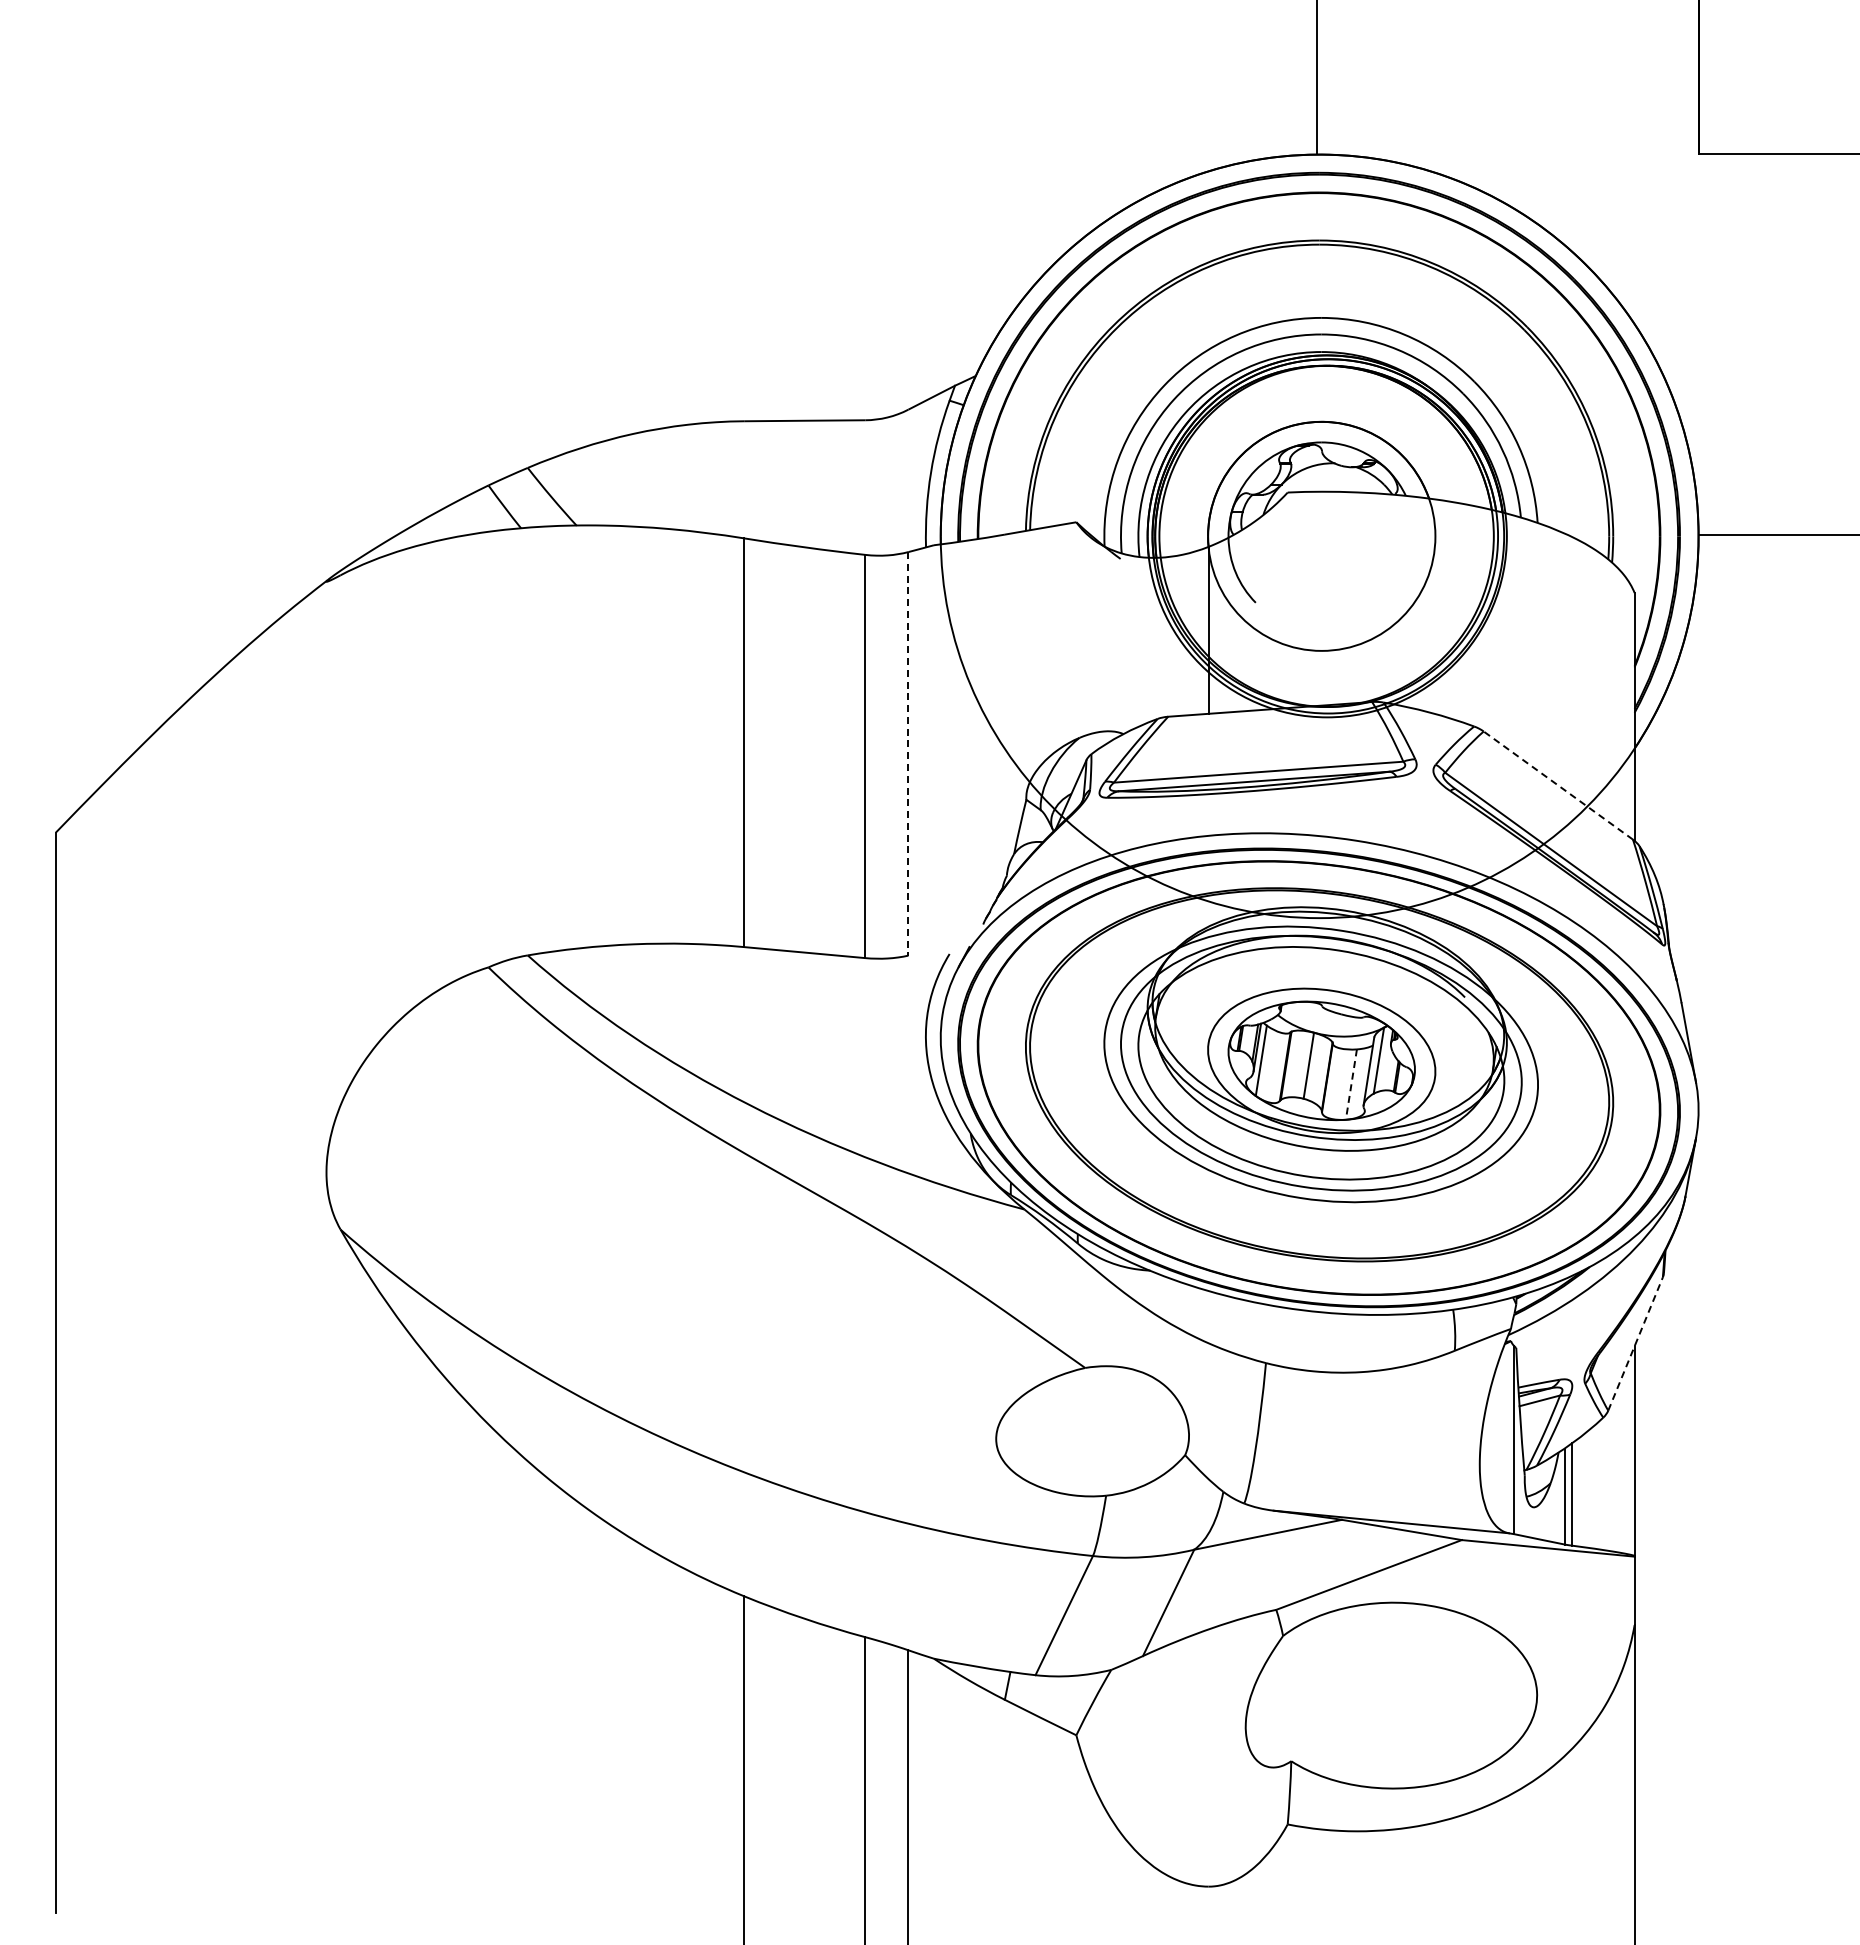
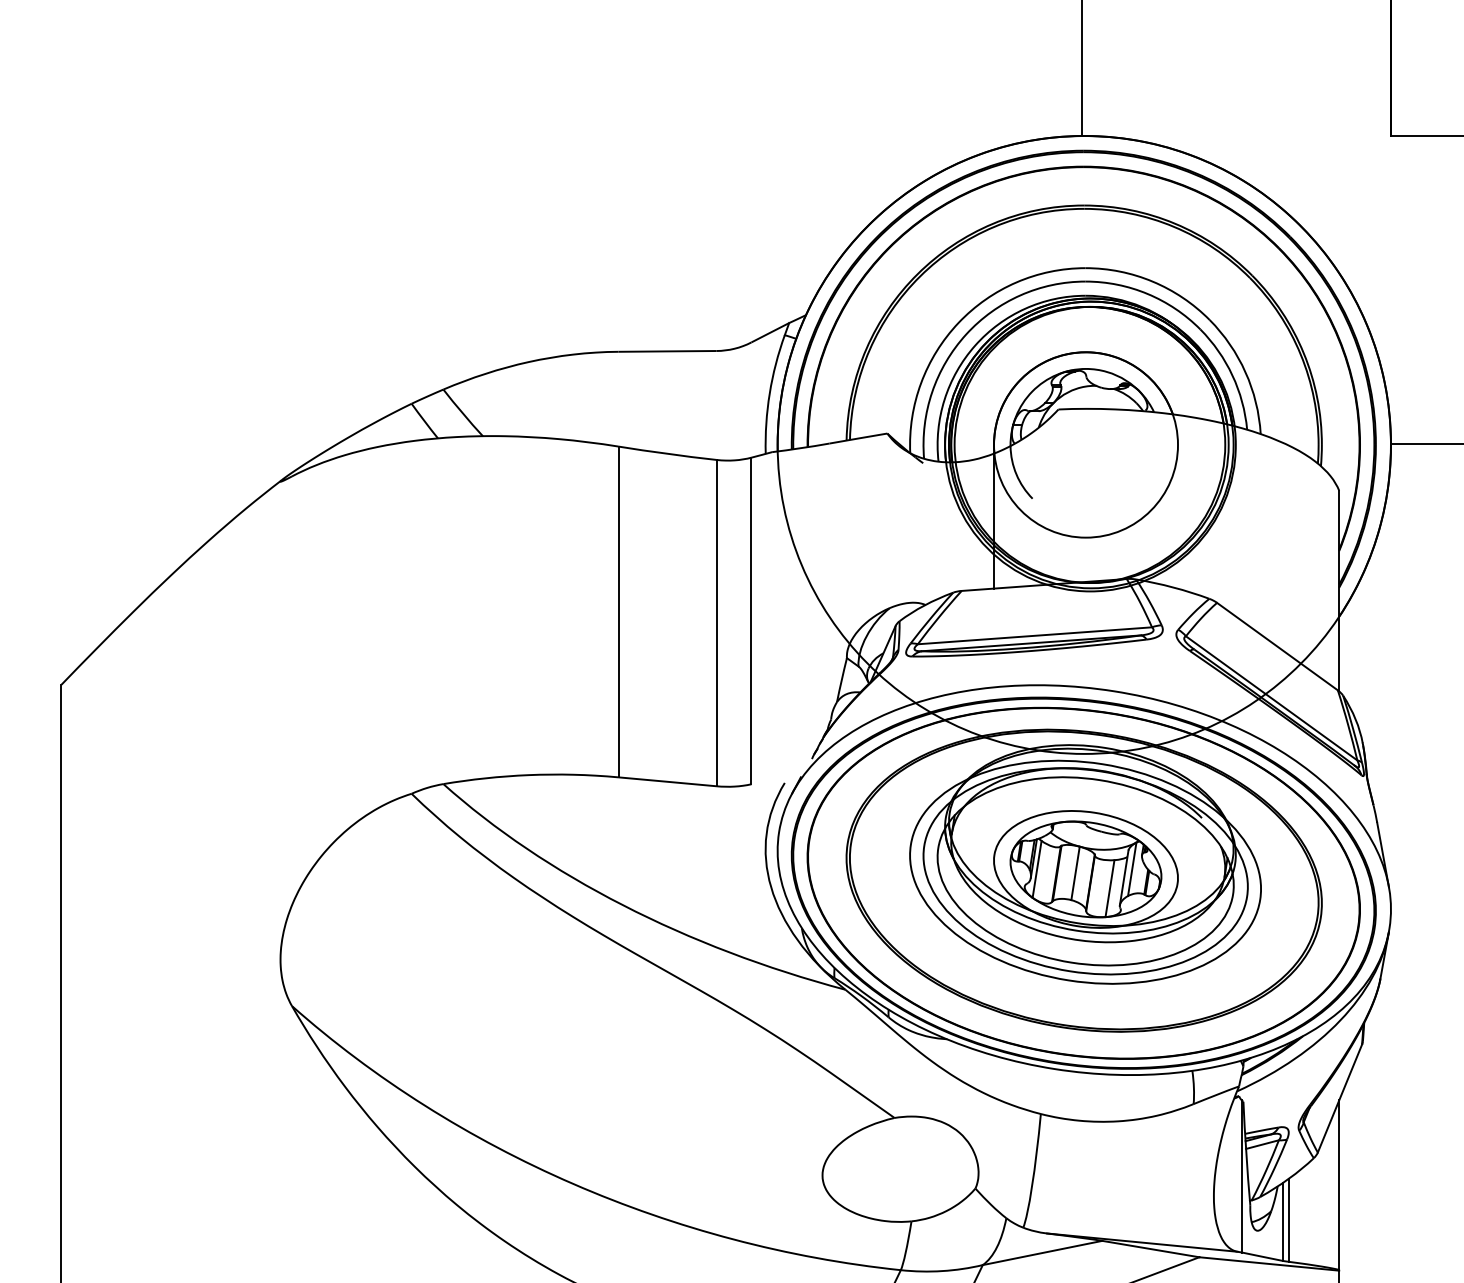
line: (908, 753) -> (751, 620), dashed -> solid
line: (1557, 785) -> (1276, 646), dashed -> solid
line: (1351, 1084) -> (1110, 888), dashed -> solid
line: (1635, 1343) -> (1339, 1098), dashed -> solid

